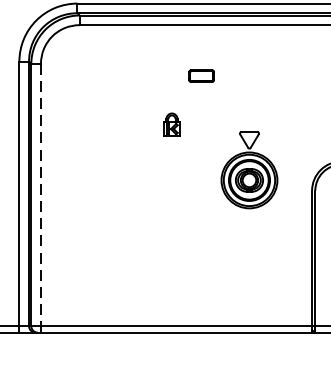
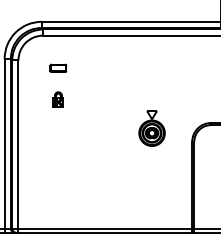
part: (201, 74) -> (58, 67), moved
part: (170, 124) -> (57, 99), moved
part: (248, 170) -> (151, 128), size x0.71
line: (41, 199) -> (18, 147), dashed -> solid

